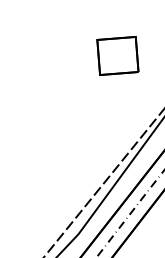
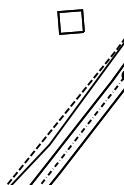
part: (116, 55) -> (70, 21), moved

